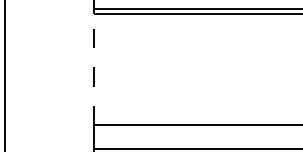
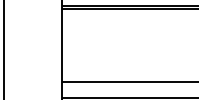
line: (93, 69) -> (61, 45), dashed -> solid

